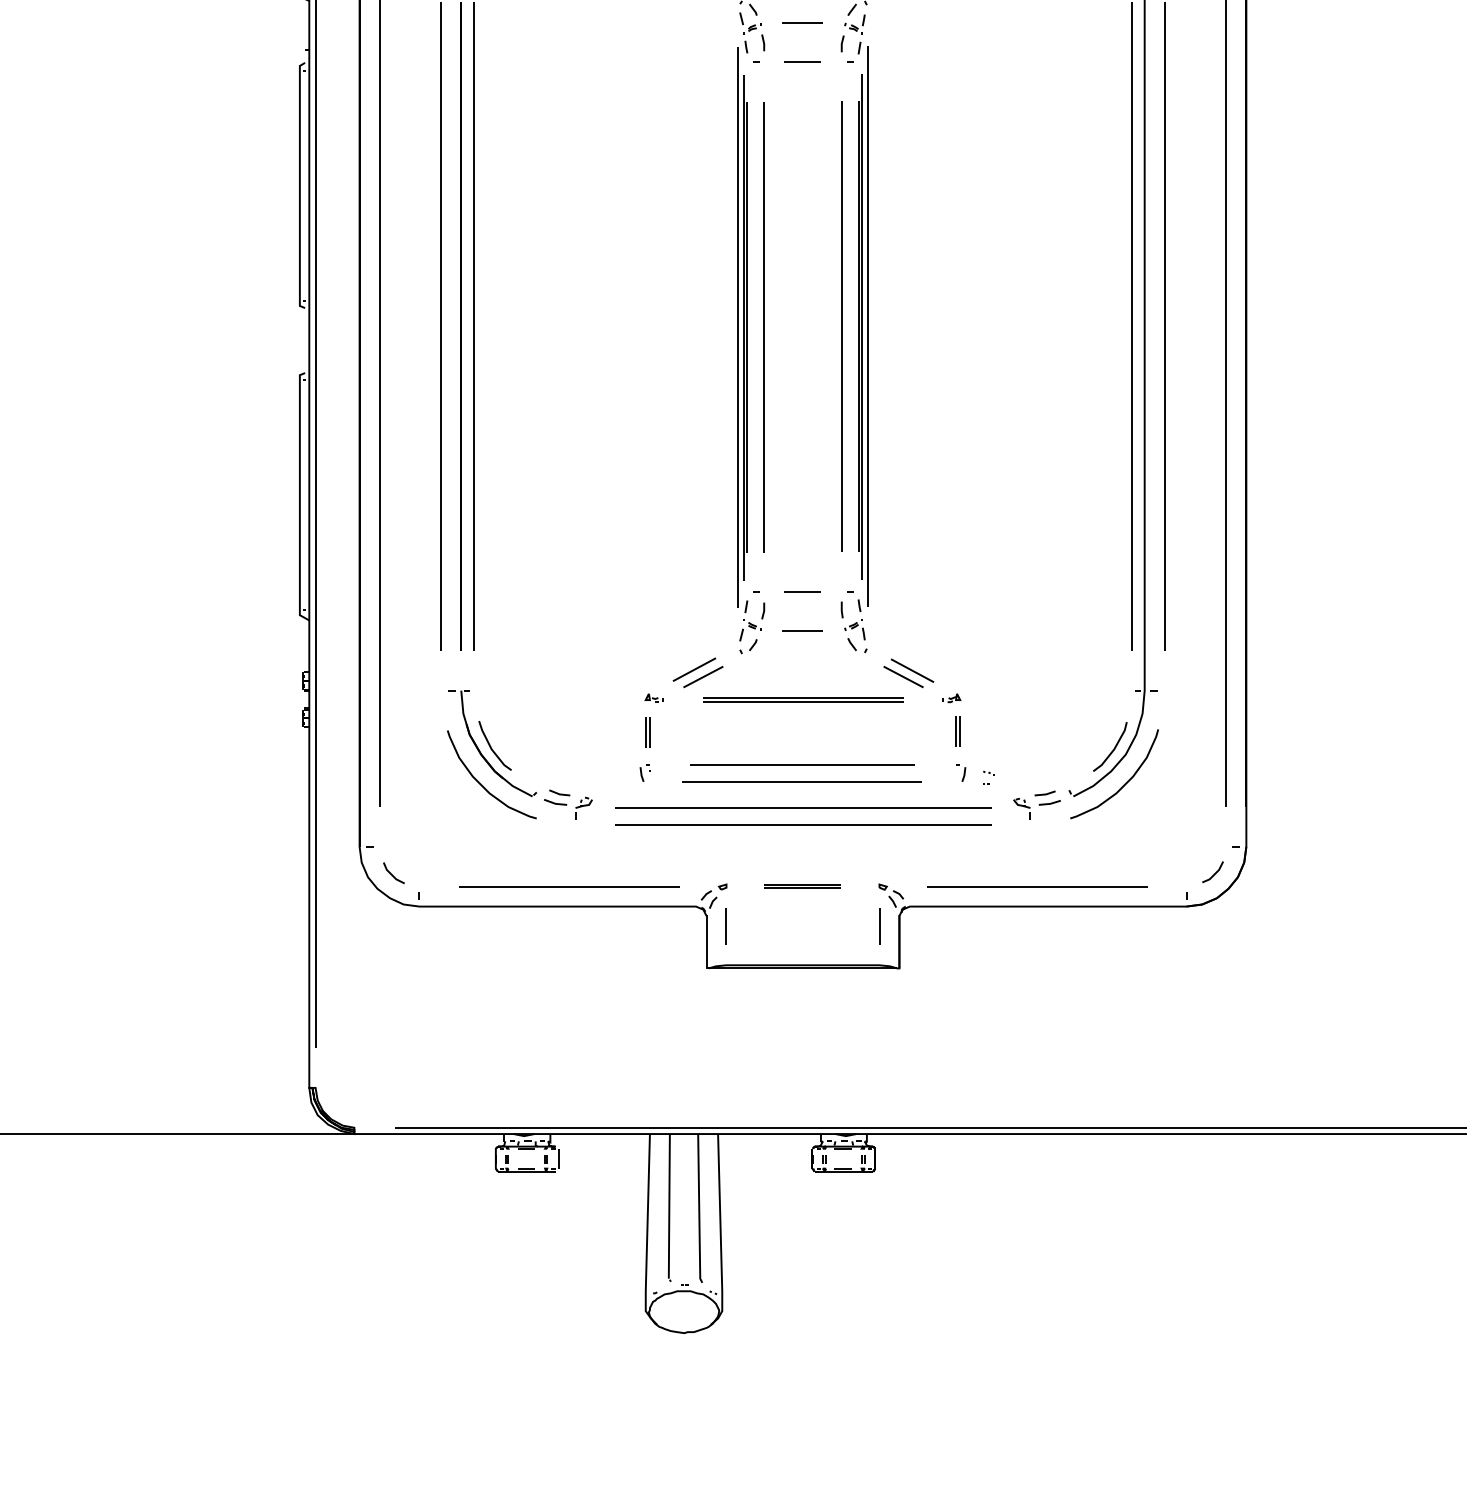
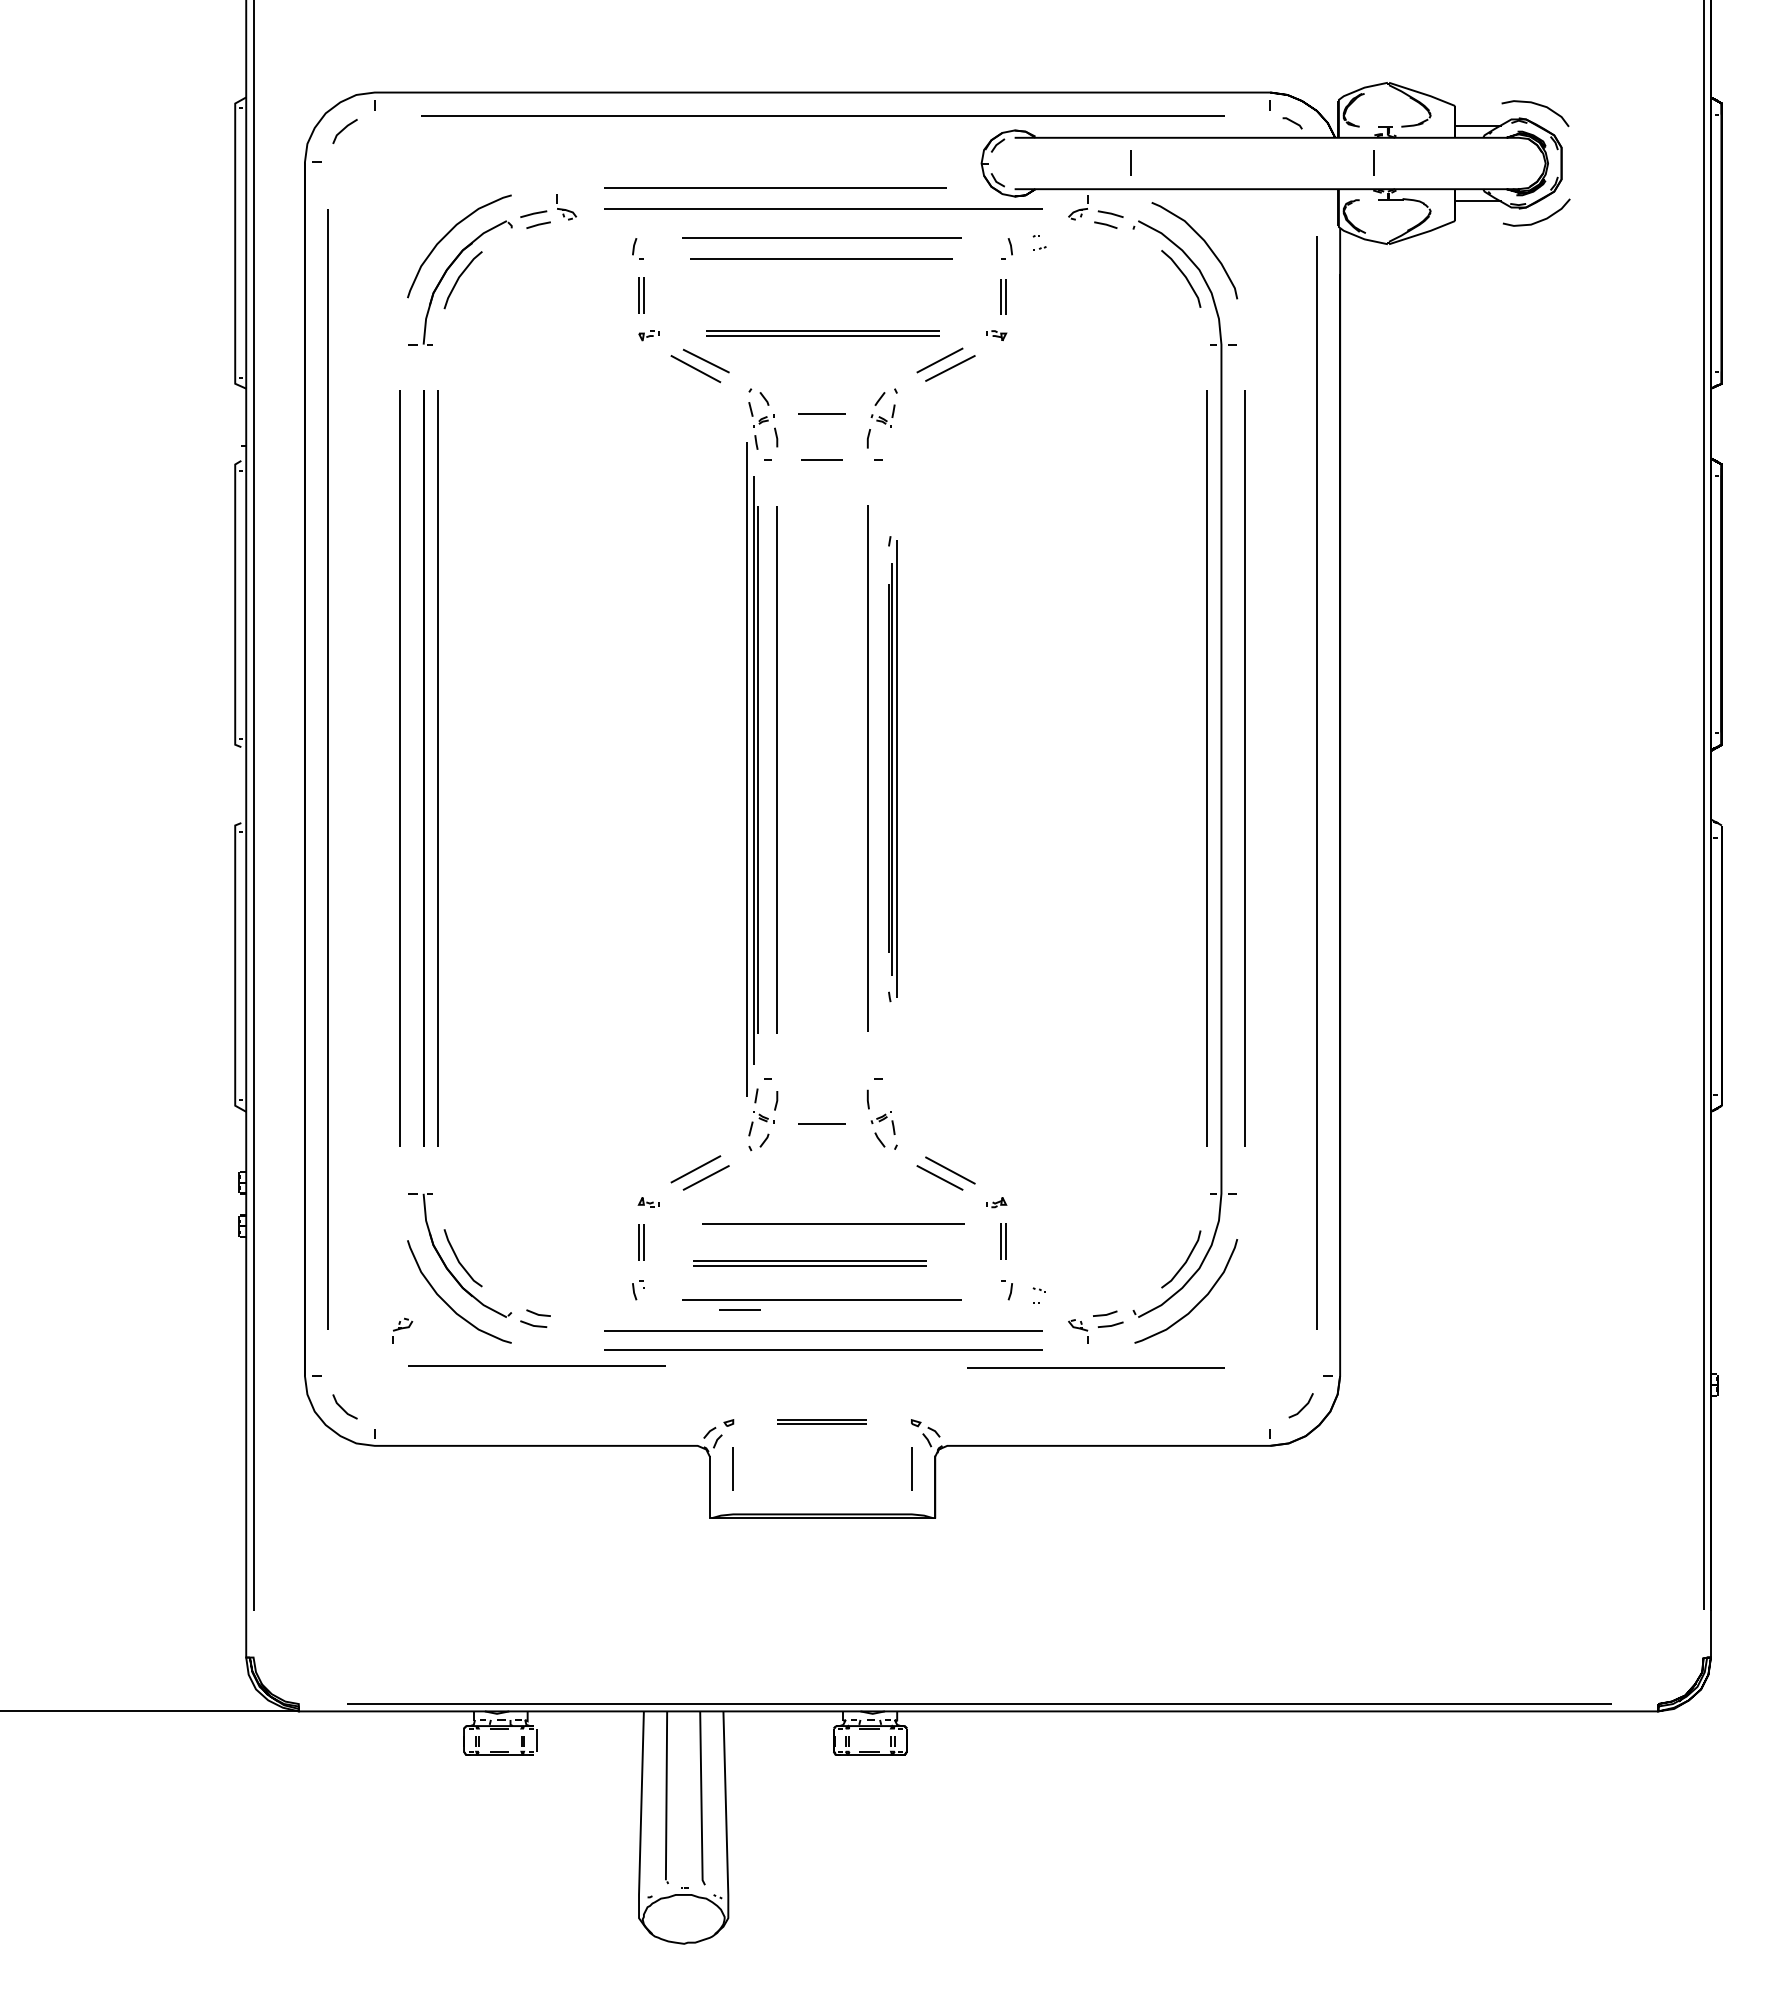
part: (862, 326) -> (892, 768), size x0.7
line: (802, 591) -> (739, 1309), moved
part: (802, 699) -> (809, 1263), moved
line: (802, 764) -> (833, 1223), moved
part: (583, 807) -> (402, 1330), moved
line: (569, 886) -> (536, 1365), moved
line: (1036, 886) -> (1095, 1367), moved

